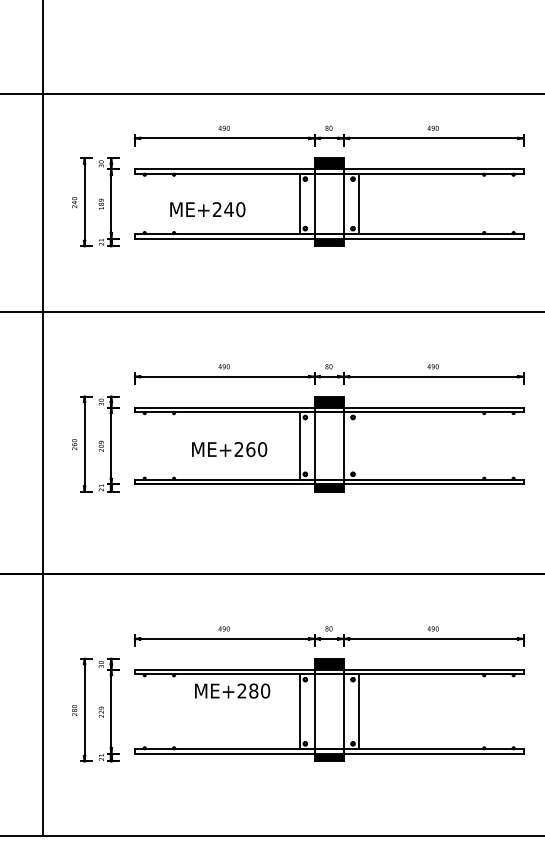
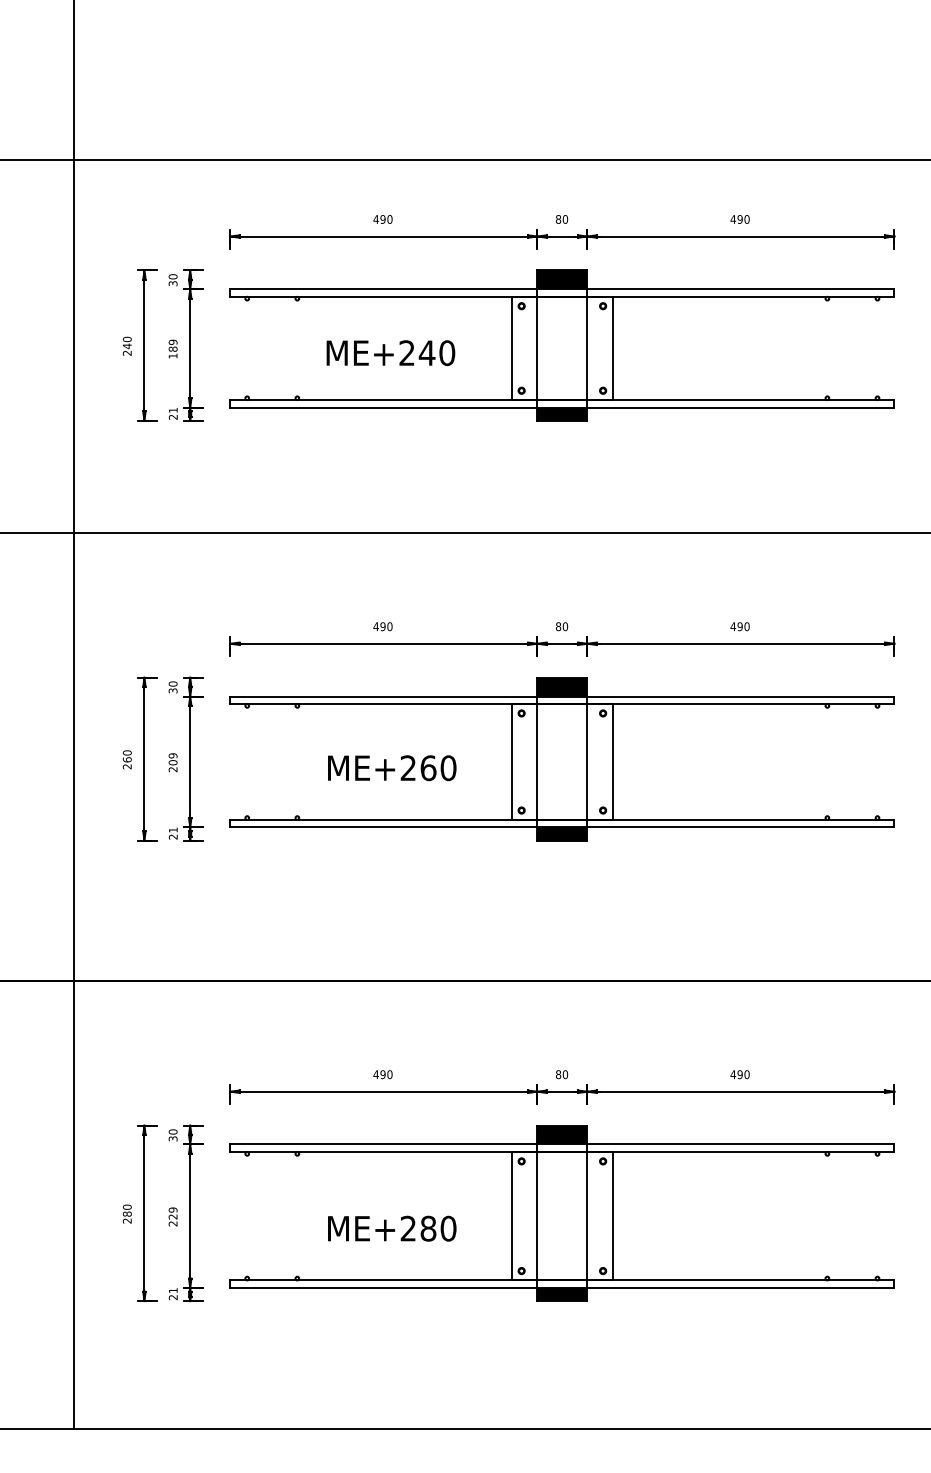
text: (207, 209) -> (390, 352), moved
line: (358, 445) -> (612, 761), added
text: (232, 690) -> (392, 1227), moved

